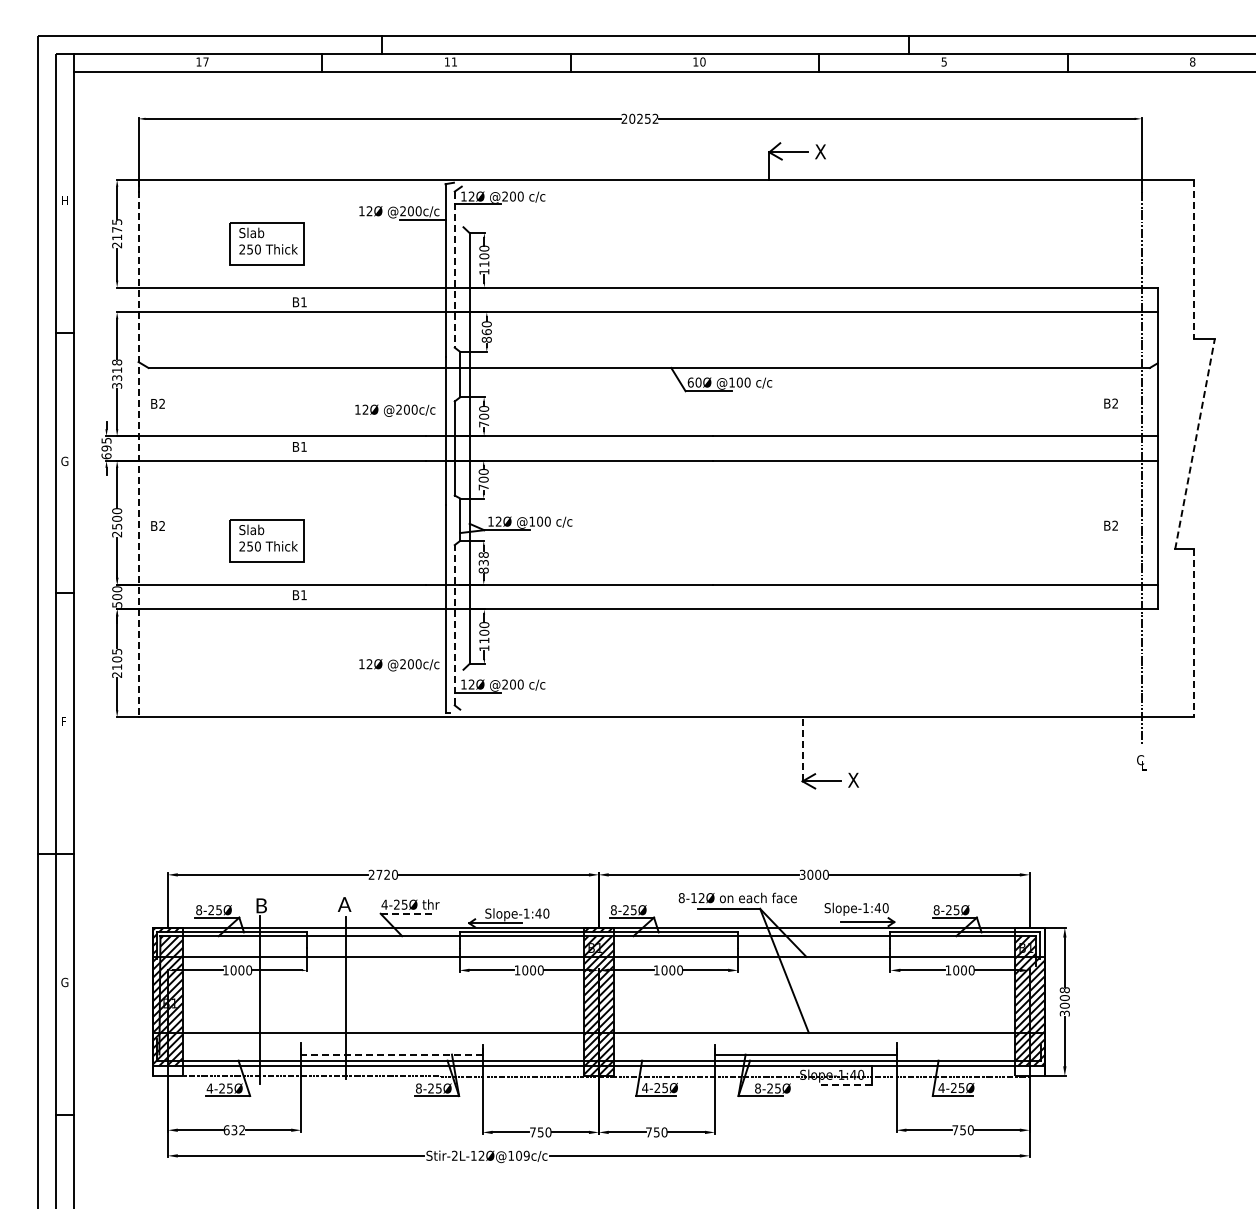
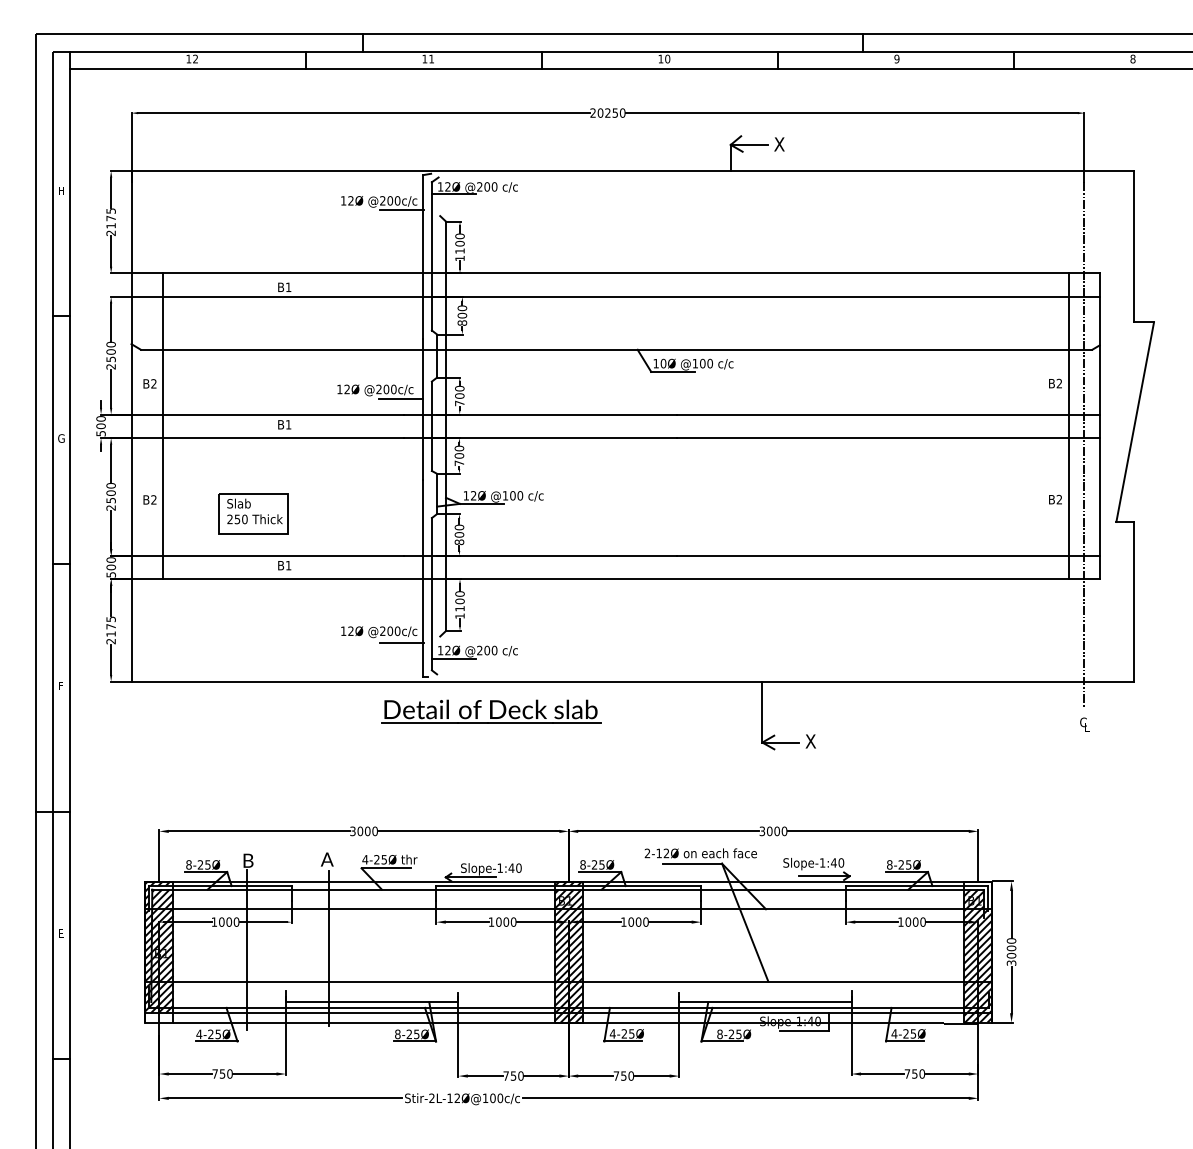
text: (205, 61) -> (195, 58), 17 -> 12
text: (943, 61) -> (896, 58), 5 -> 9
text: (655, 118) -> (622, 112), 20252 -> 20250
part: (266, 243) -> (253, 231), removed
line: (1194, 259) -> (1134, 246), dashed -> solid
line: (454, 270) -> (431, 257), dashed -> solid
text: (486, 331) -> (462, 315), 860 -> 800
text: (117, 373) -> (111, 355), 3318 -> 2500
text: (690, 382) -> (655, 363), 60Ø -> 10Ø
line: (422, 420) -> (401, 399), added
line: (1194, 444) -> (1134, 422), dashed -> solid
text: (106, 448) -> (101, 426), 695 -> 500
line: (138, 448) -> (131, 426), dashed -> solid
line: (171, 448) -> (162, 426), added
line: (1124, 448) -> (1068, 426), added
text: (483, 558) -> (459, 530), 838 -> 800
line: (454, 624) -> (431, 593), dashed -> solid
line: (1194, 633) -> (1134, 602), dashed -> solid
text: (117, 659) -> (111, 626), 2105 -> 2175
line: (423, 676) -> (402, 642), added
part: (517, 748) -> (491, 711), added
line: (802, 748) -> (762, 711), dashed -> solid
text: (379, 874) -> (360, 831), 2720 -> 3000
text: (681, 898) -> (647, 853), 8-12Ø -> 2-12Ø
line: (407, 913) -> (387, 868), dashed -> solid
text: (64, 982) -> (61, 933), G -> E
text: (1064, 990) -> (1011, 941), 3008 -> 3000
line: (391, 1054) -> (371, 1002), dashed -> solid
hatch: (1029, 1071) -> (977, 1018), added
line: (846, 1085) -> (804, 1031), dashed -> solid
text: (234, 1130) -> (222, 1074), 632 -> 750
text: (526, 1155) -> (500, 1098), Stir-2L-12Ø@109c/c -> Stir-2L-12Ø@100c/c

